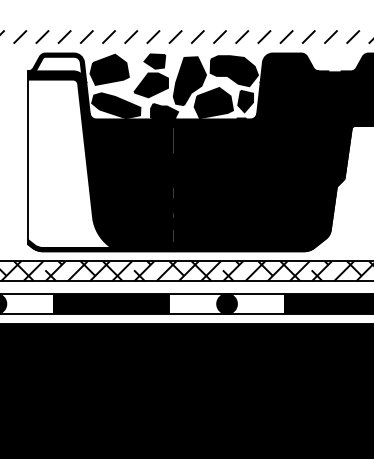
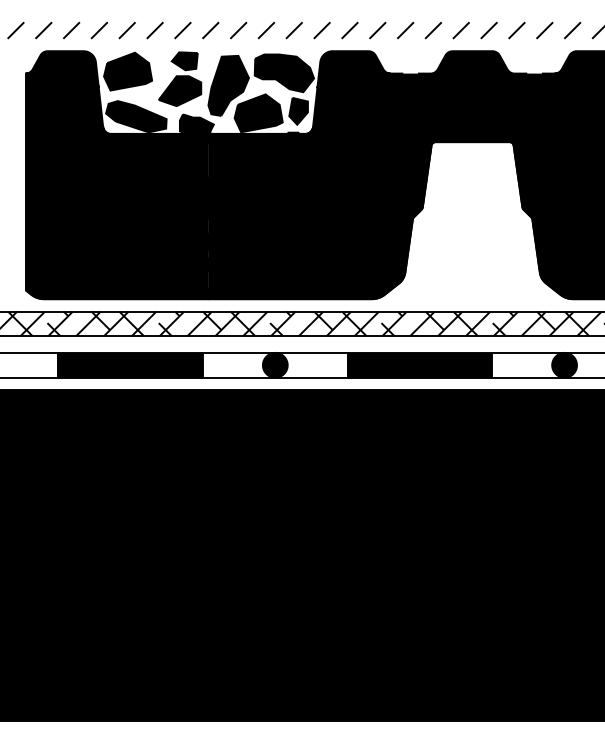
fill: (58, 65) -> (63, 66), added
fill: (70, 163) -> (78, 189), added

